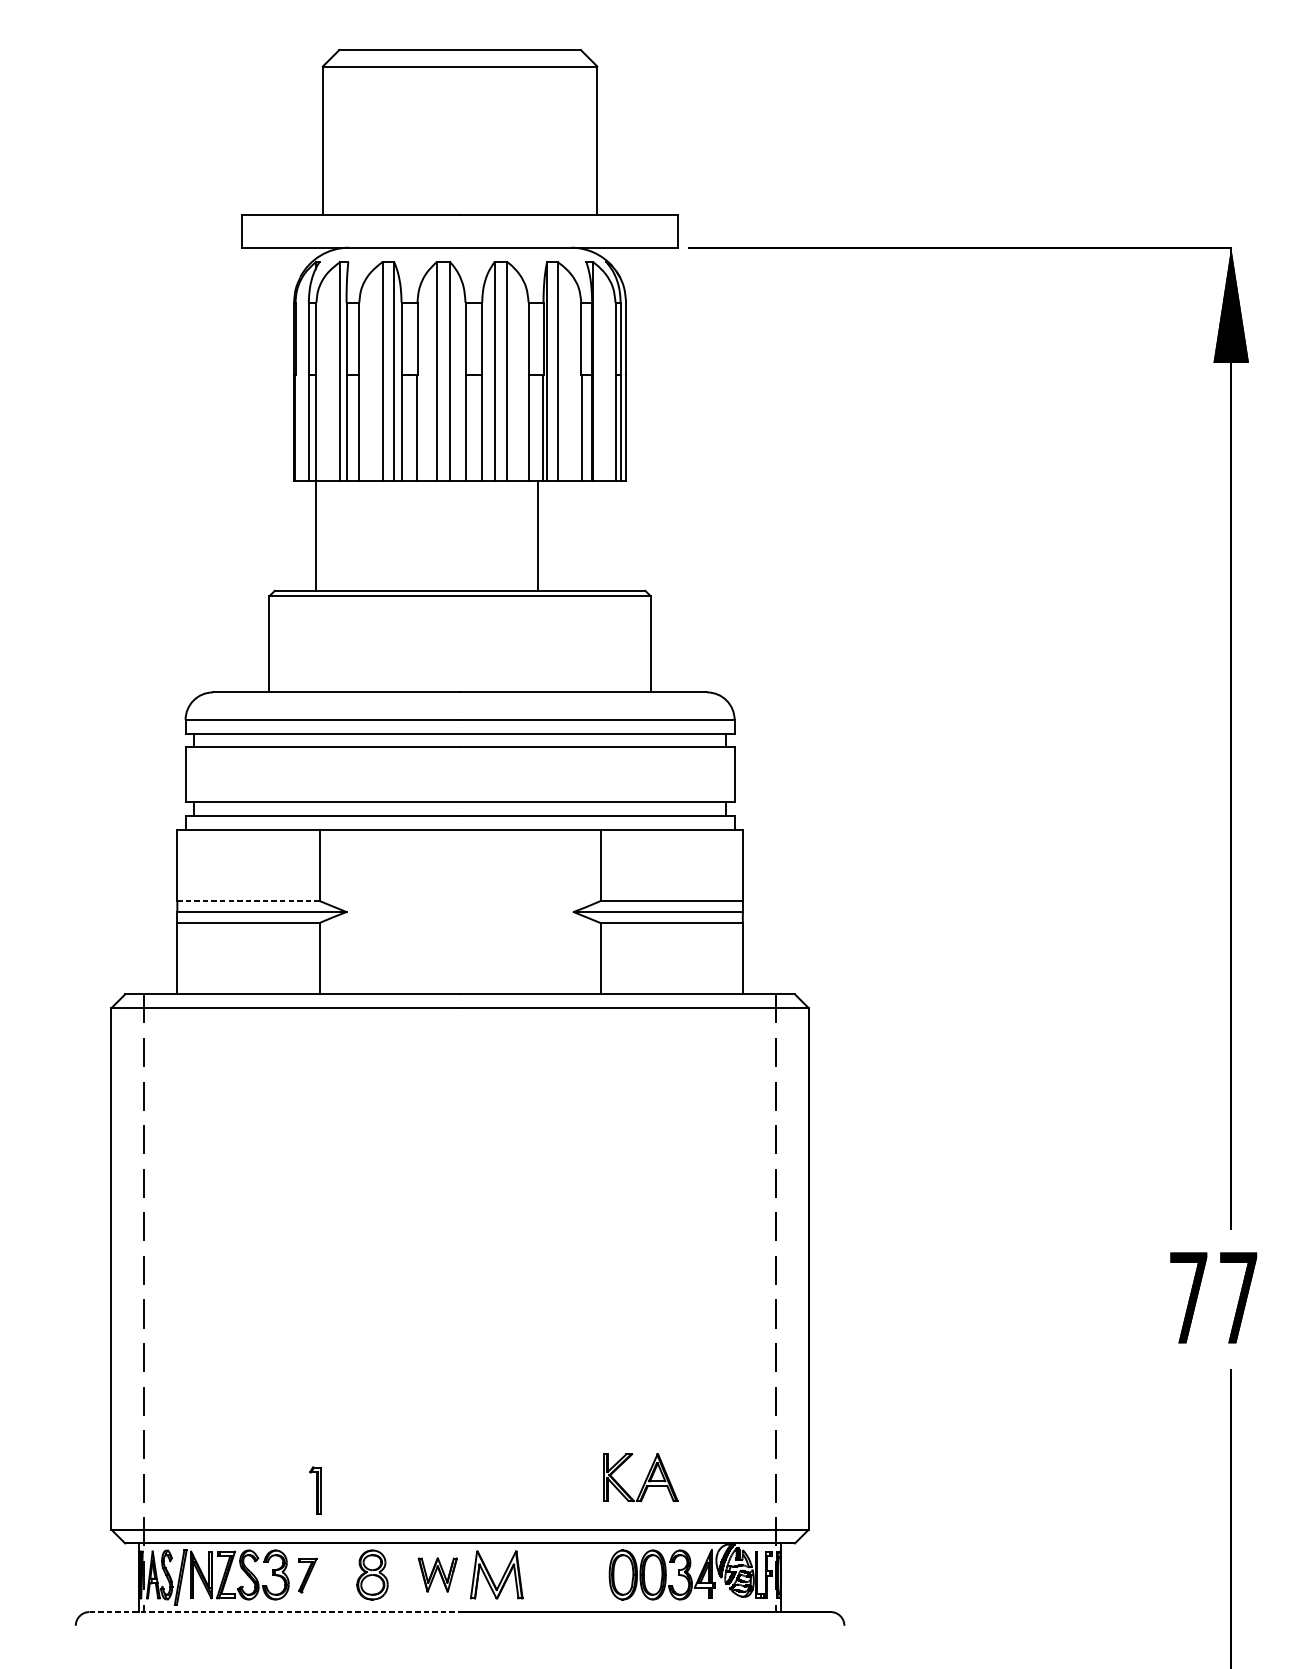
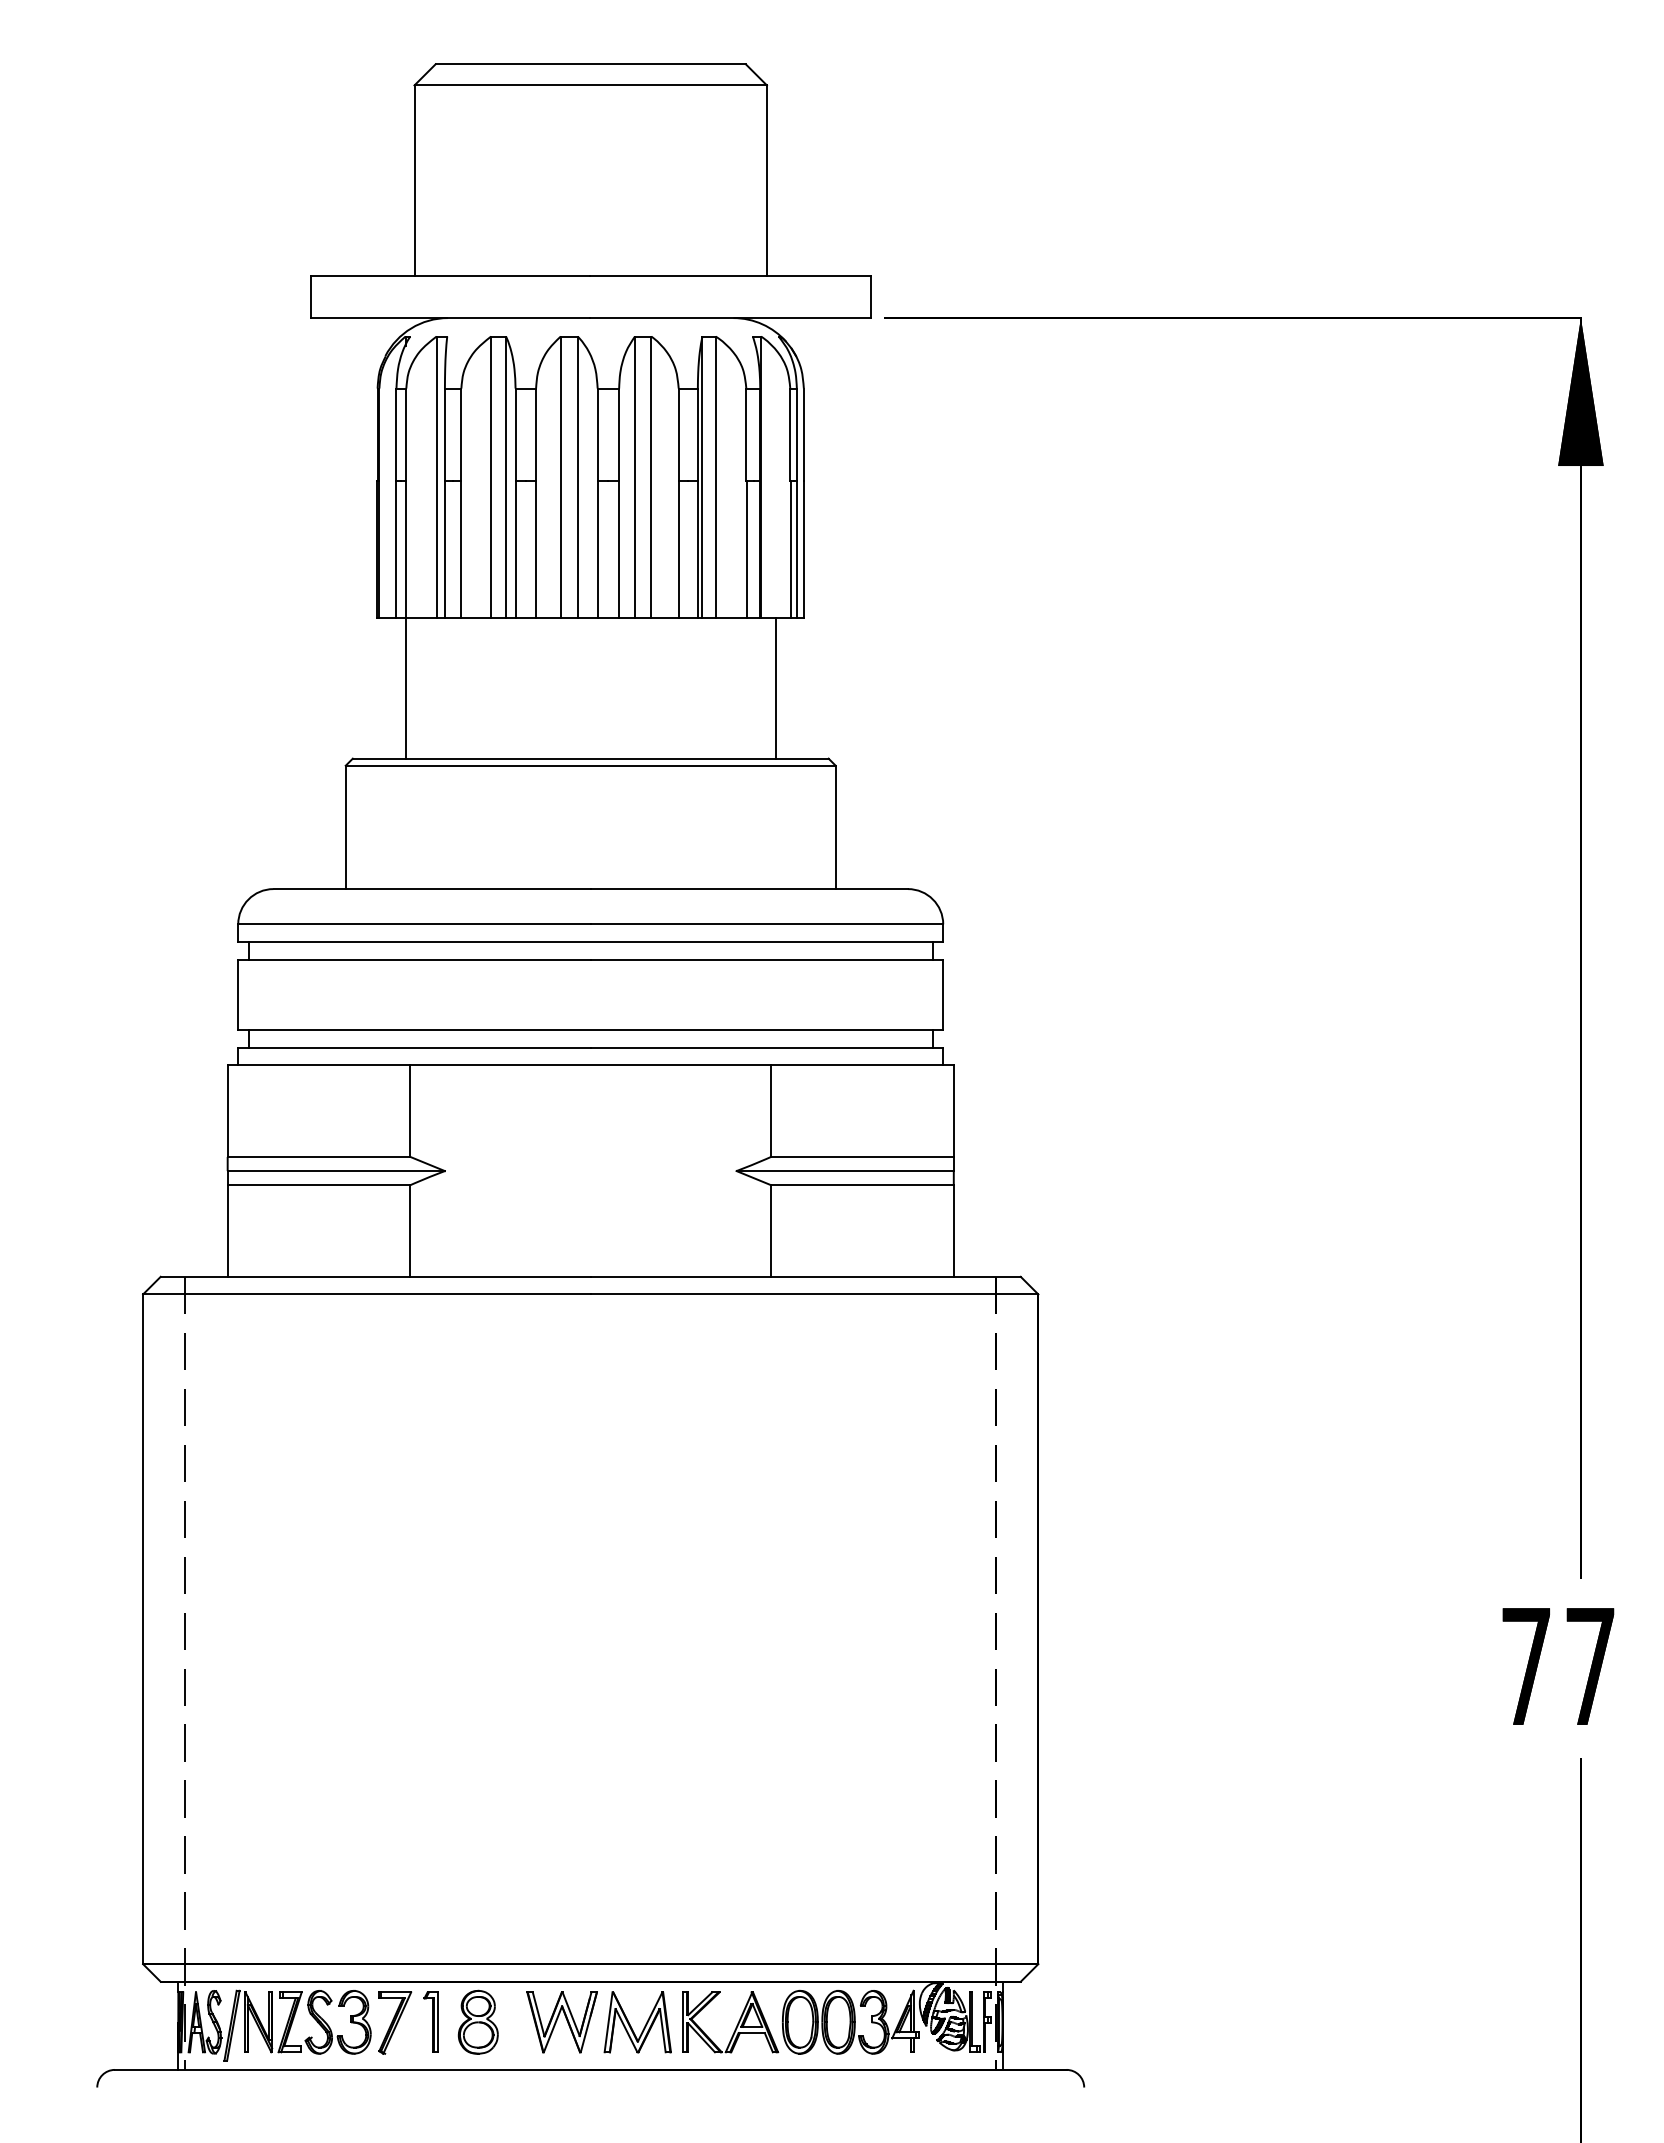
line: (537, 535) -> (775, 687), moved
line: (248, 900) -> (318, 1156), dashed -> solid
part: (645, 1480) -> (736, 2025), moved
part: (315, 1490) -> (430, 2021), moved
part: (308, 1575) -> (395, 2022), size x1.43
part: (437, 1575) -> (561, 2022), size x1.43
line: (274, 1611) -> (352, 2069), dashed -> solid

